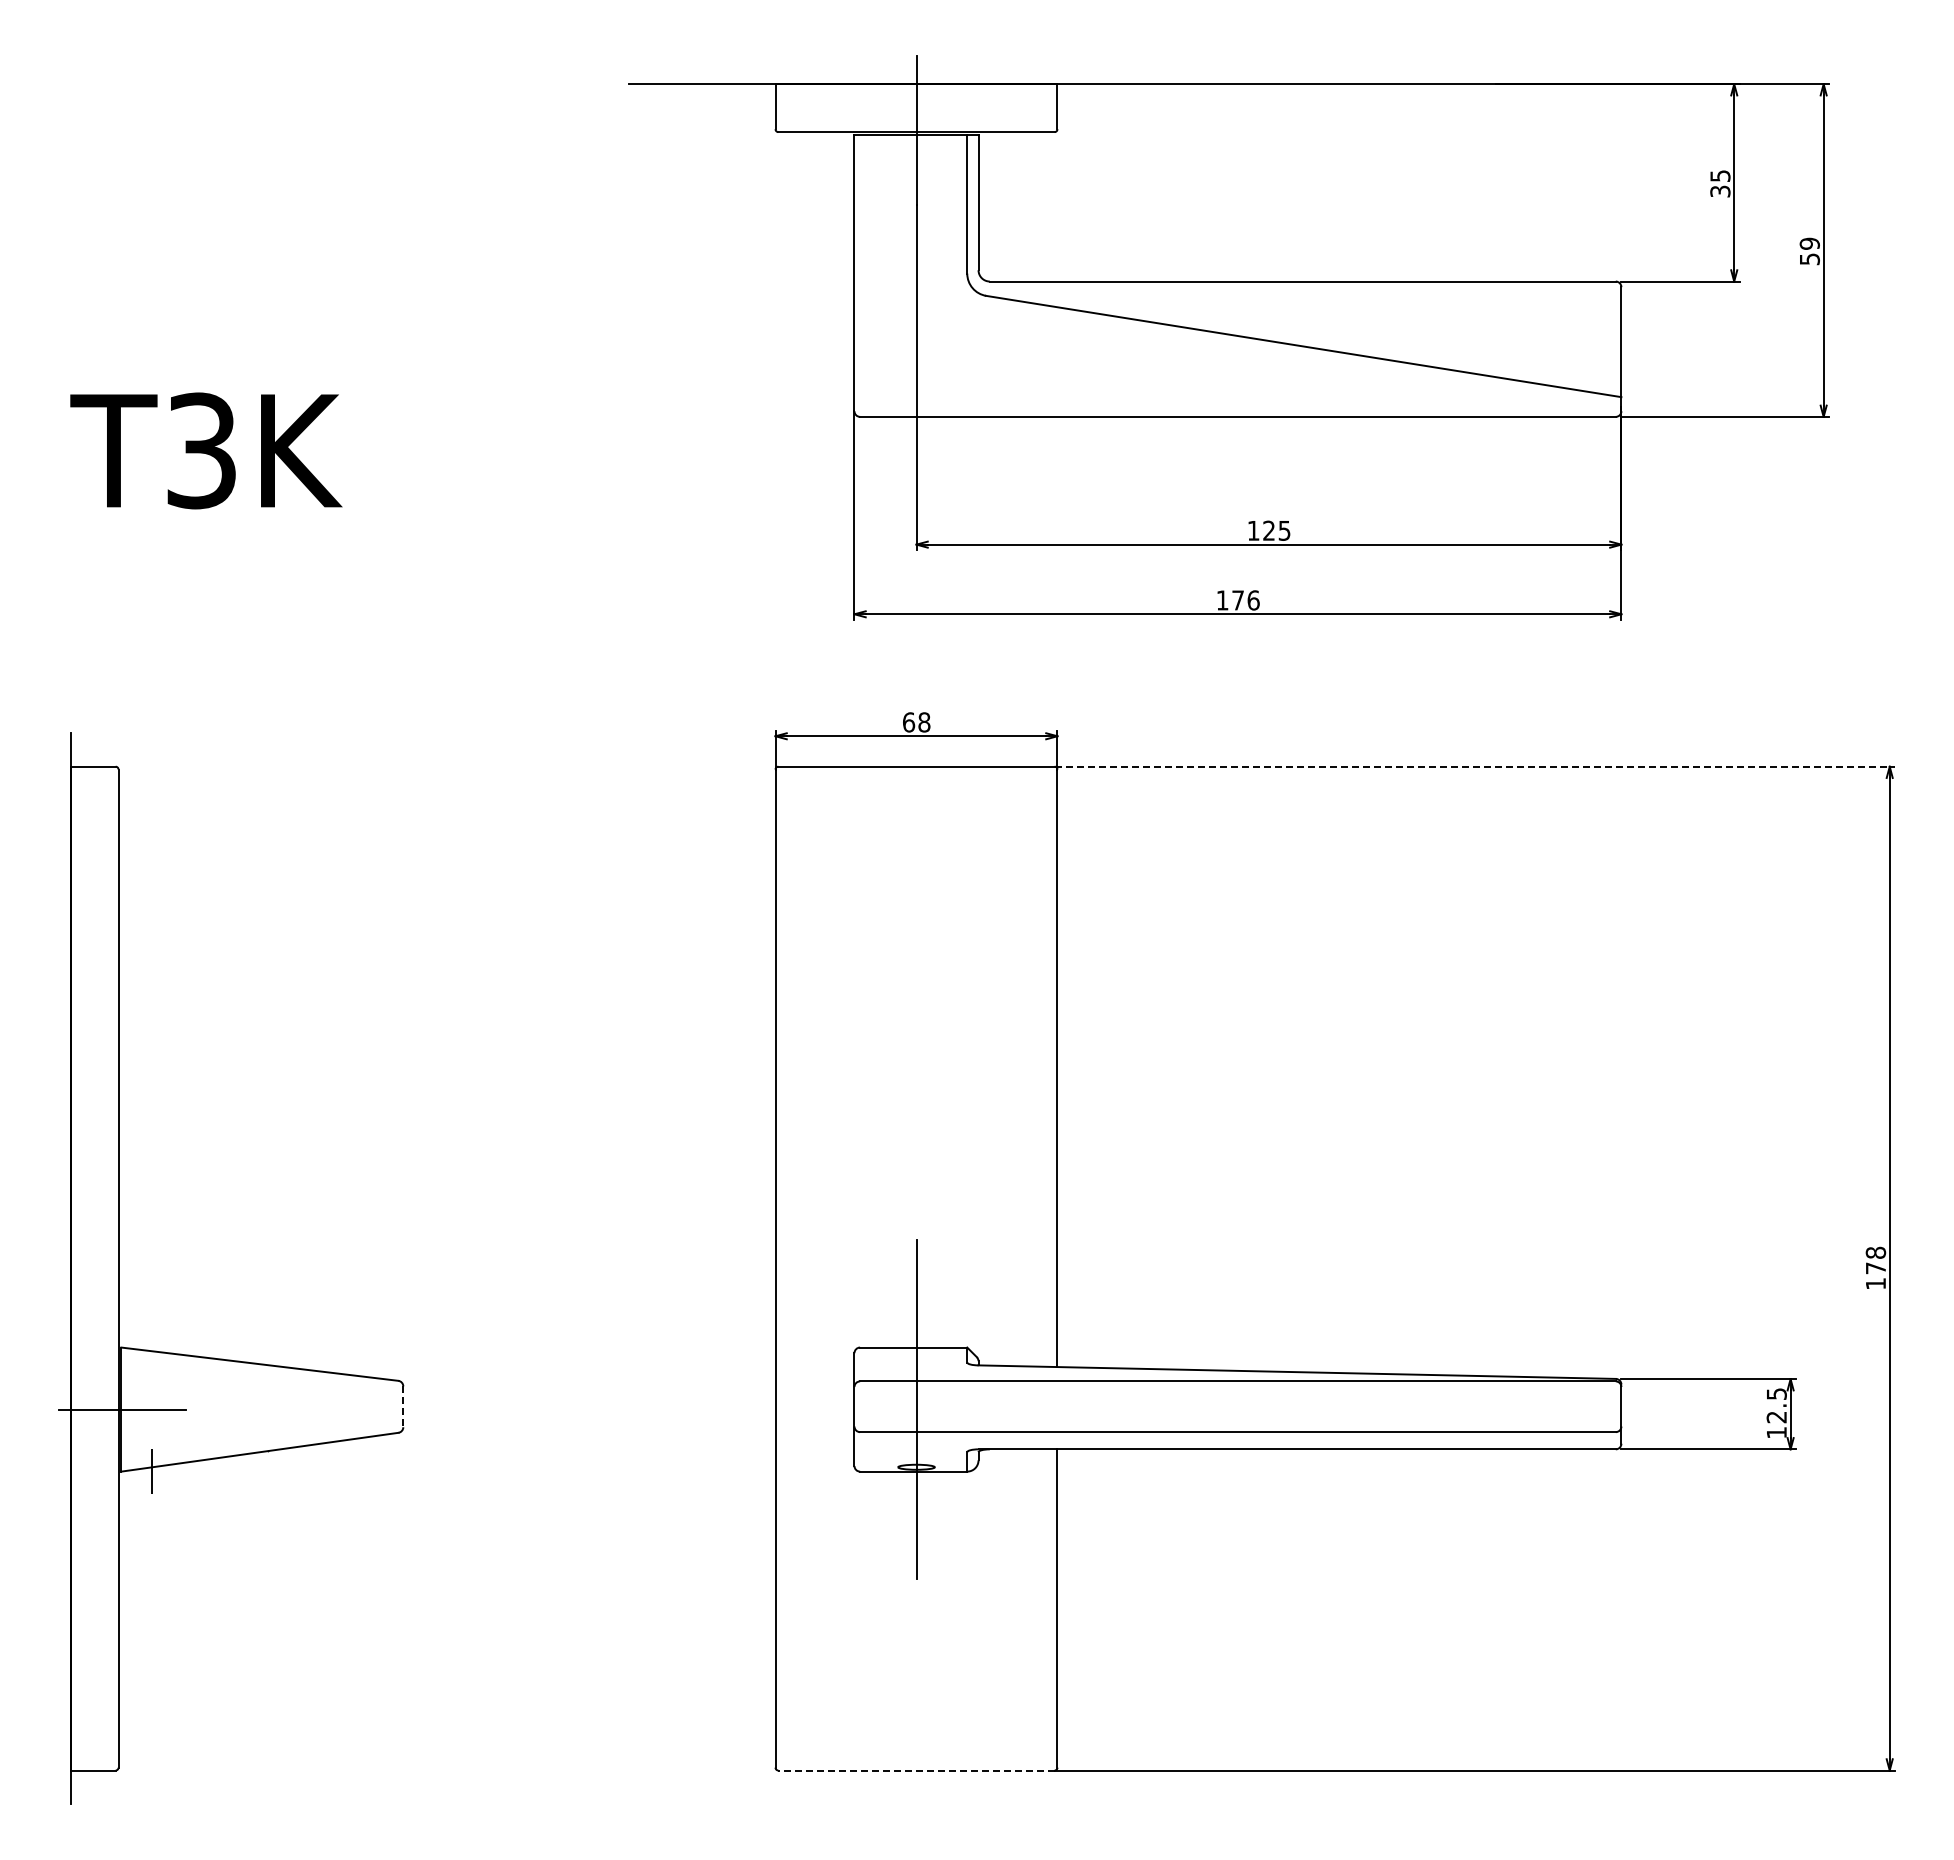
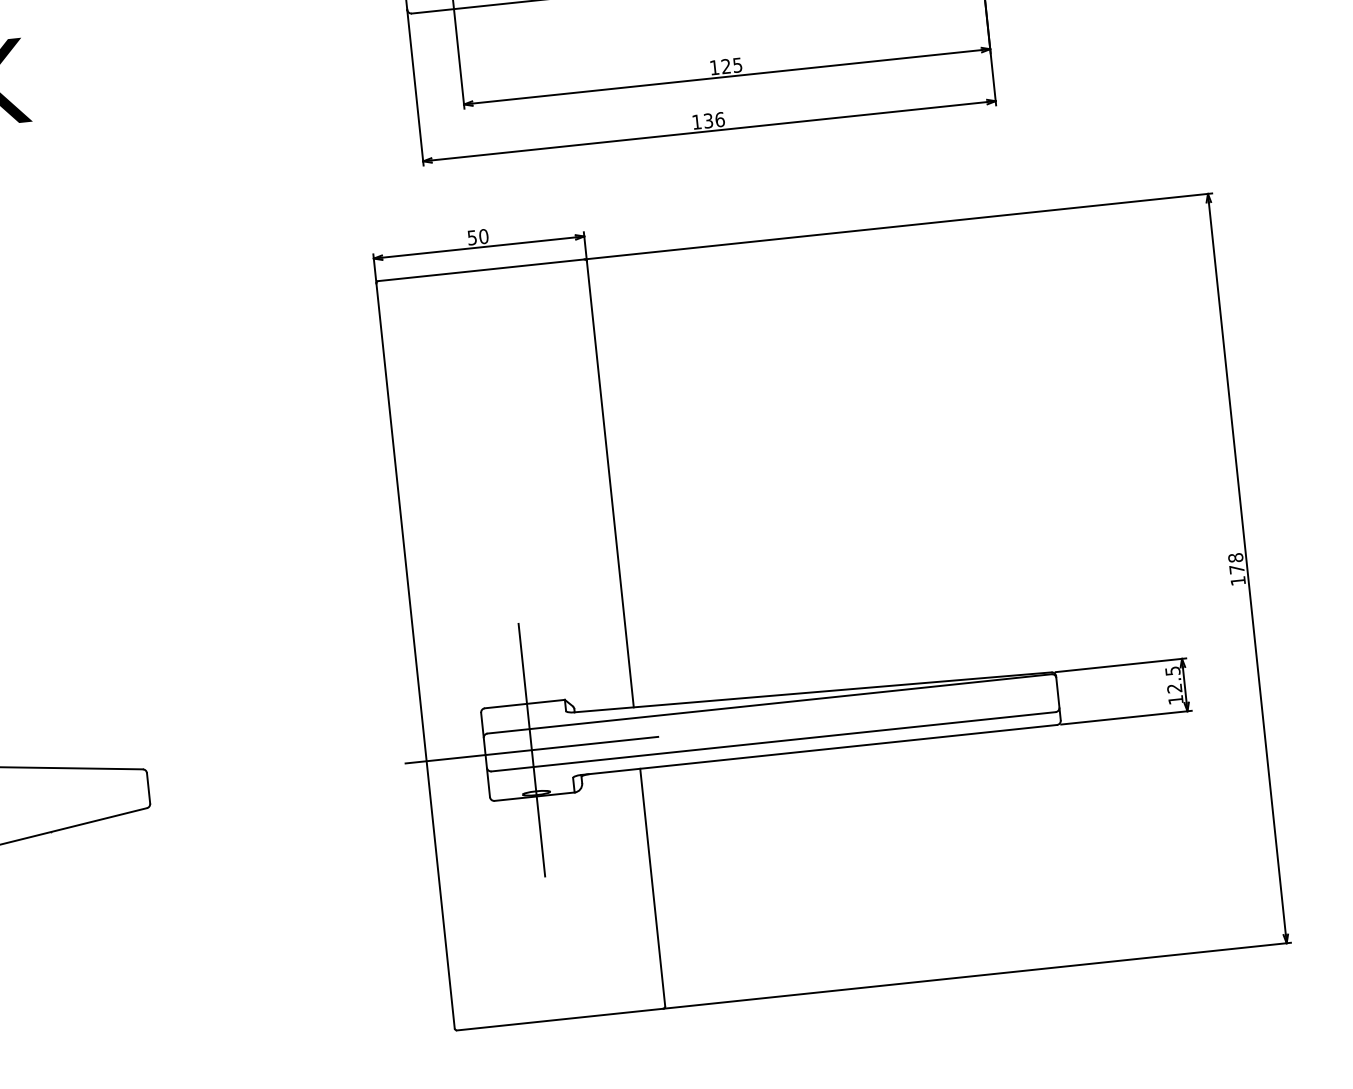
text: (1237, 600) -> (708, 121), 176 -> 136
text: (916, 722) -> (477, 237), 68 -> 50
line: (1475, 766) -> (898, 226), dashed -> solid
line: (403, 1407) -> (148, 788), dashed -> solid
line: (916, 1409) -> (531, 750), added
line: (916, 1770) -> (560, 1019), dashed -> solid

